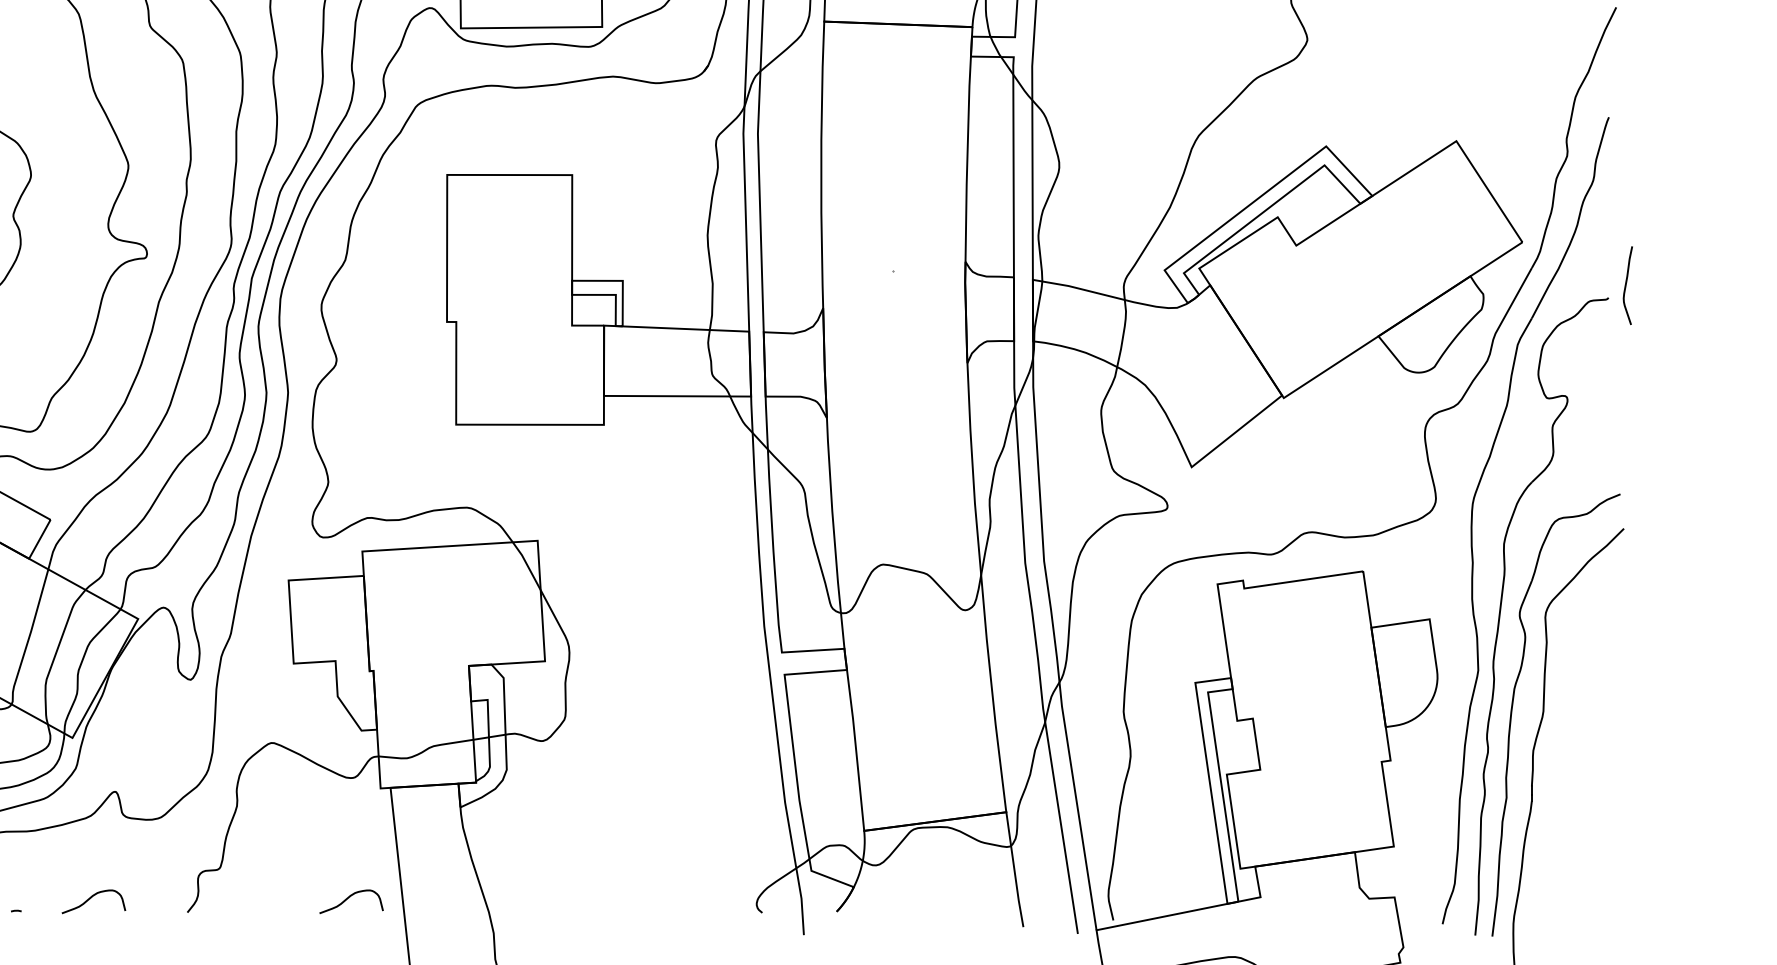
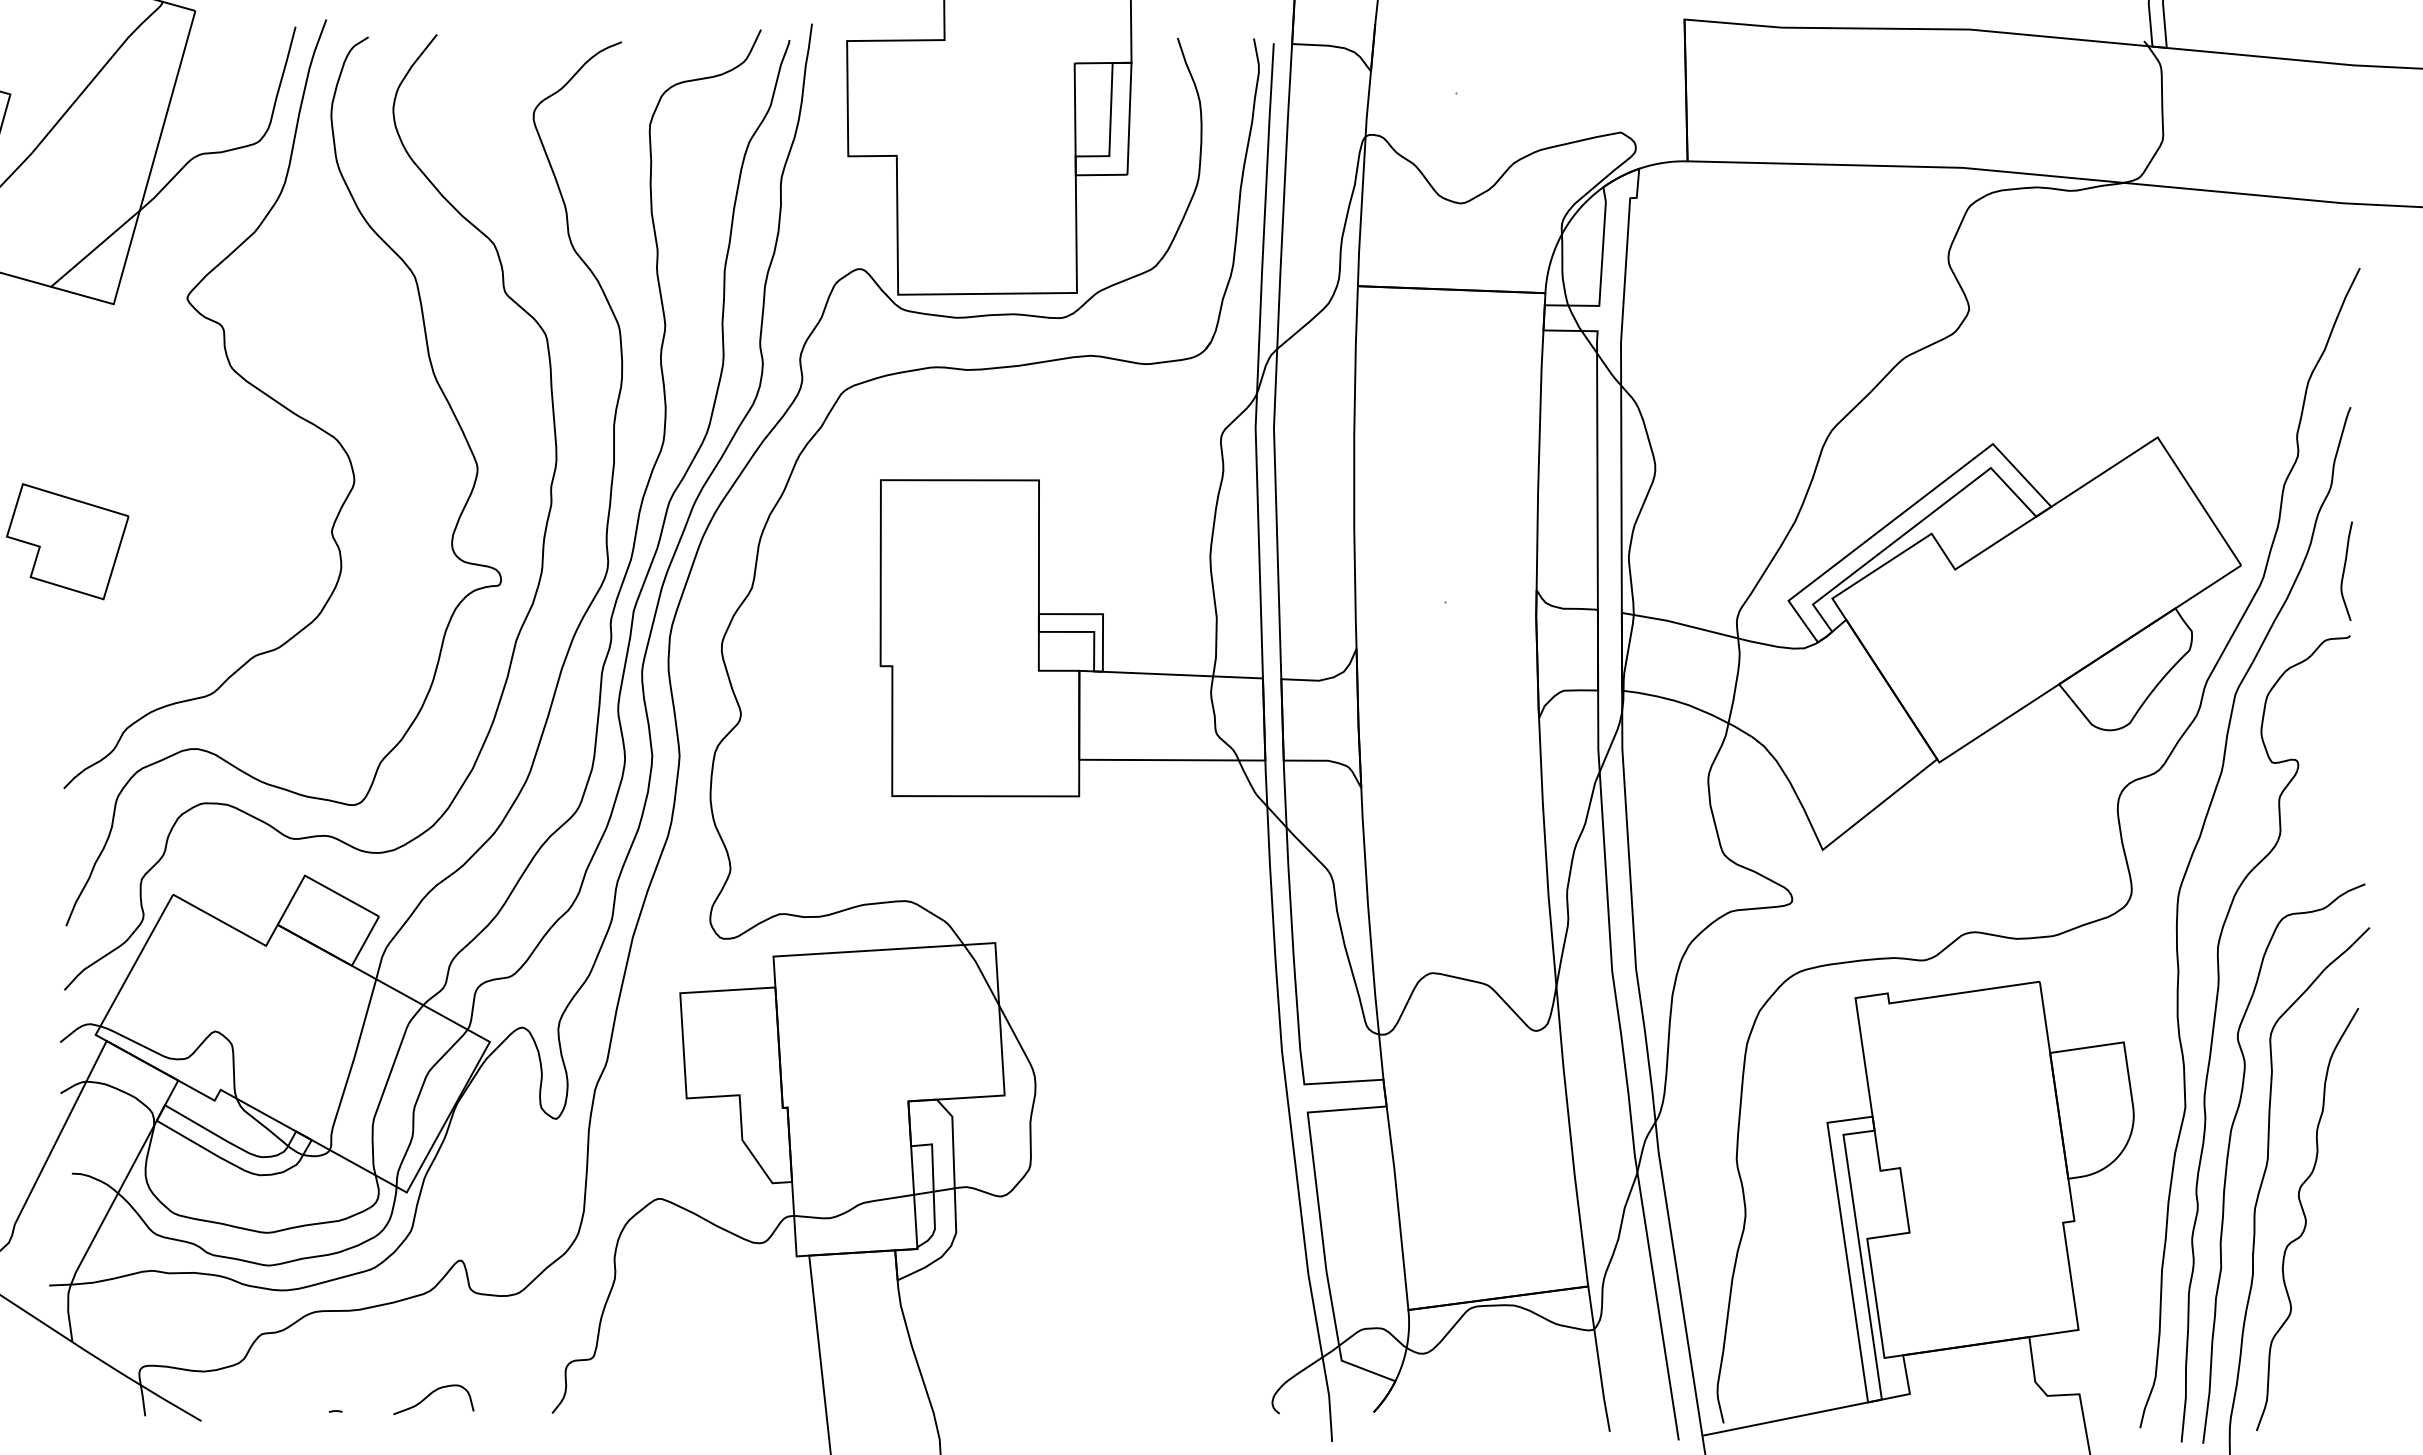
curve: (1626, 285) -> (2344, 570), moved
curve: (1574, 759) -> (2306, 1219), added
curve: (348, 898) -> (756, 1395), removed

